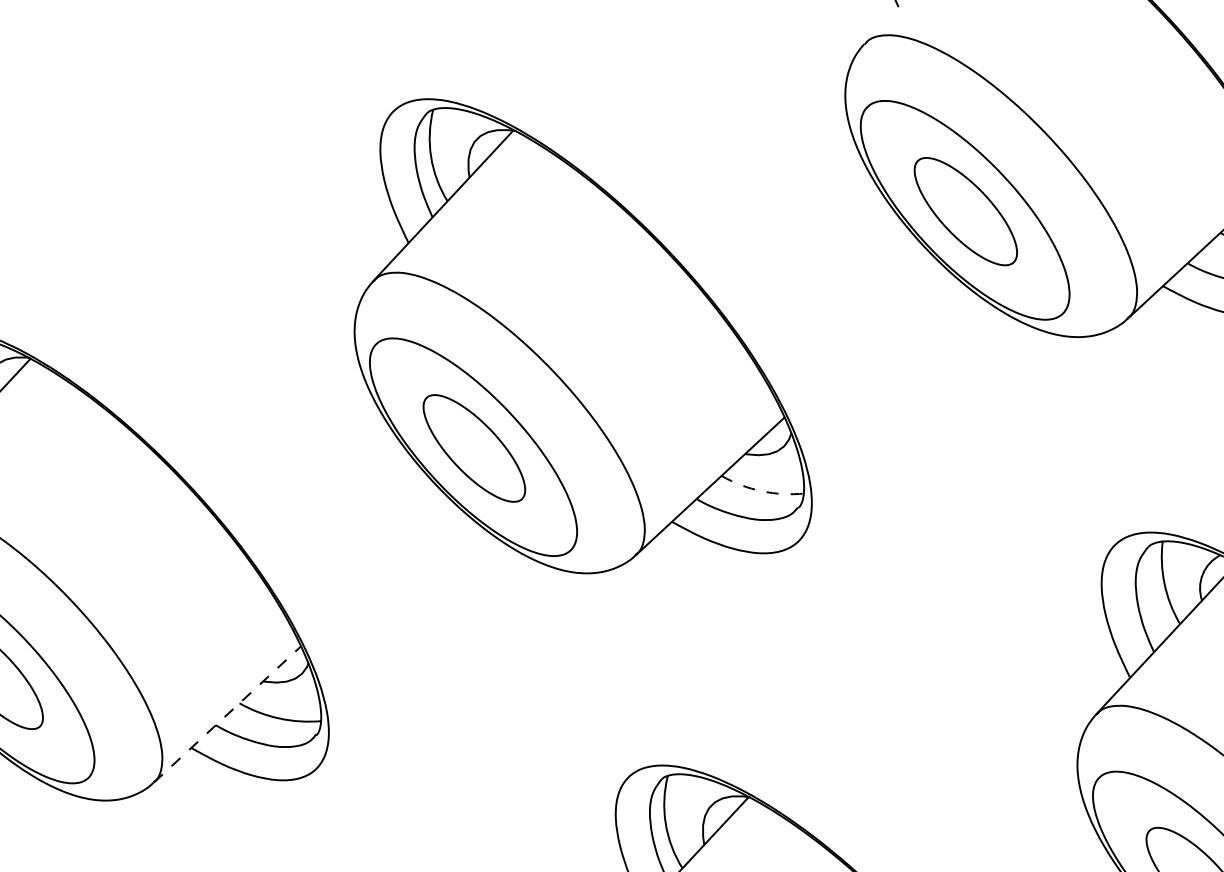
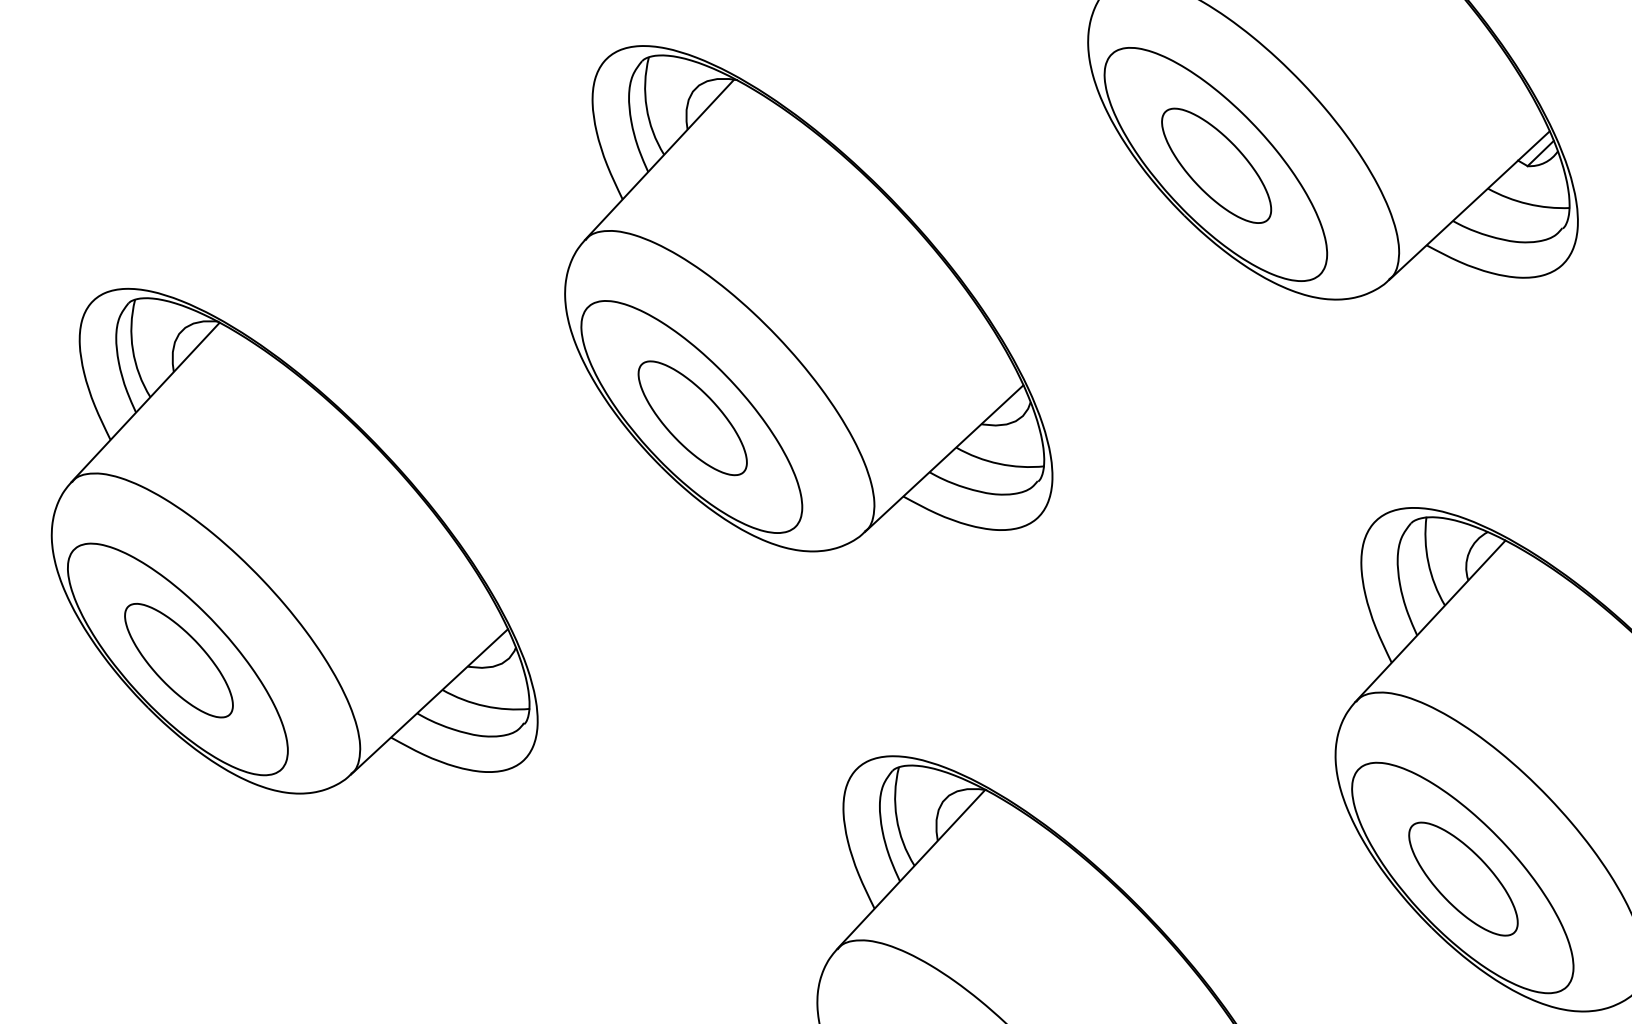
arc: (762, 490) -> (999, 463), dashed -> solid
line: (227, 714) -> (429, 701), dashed -> solid

